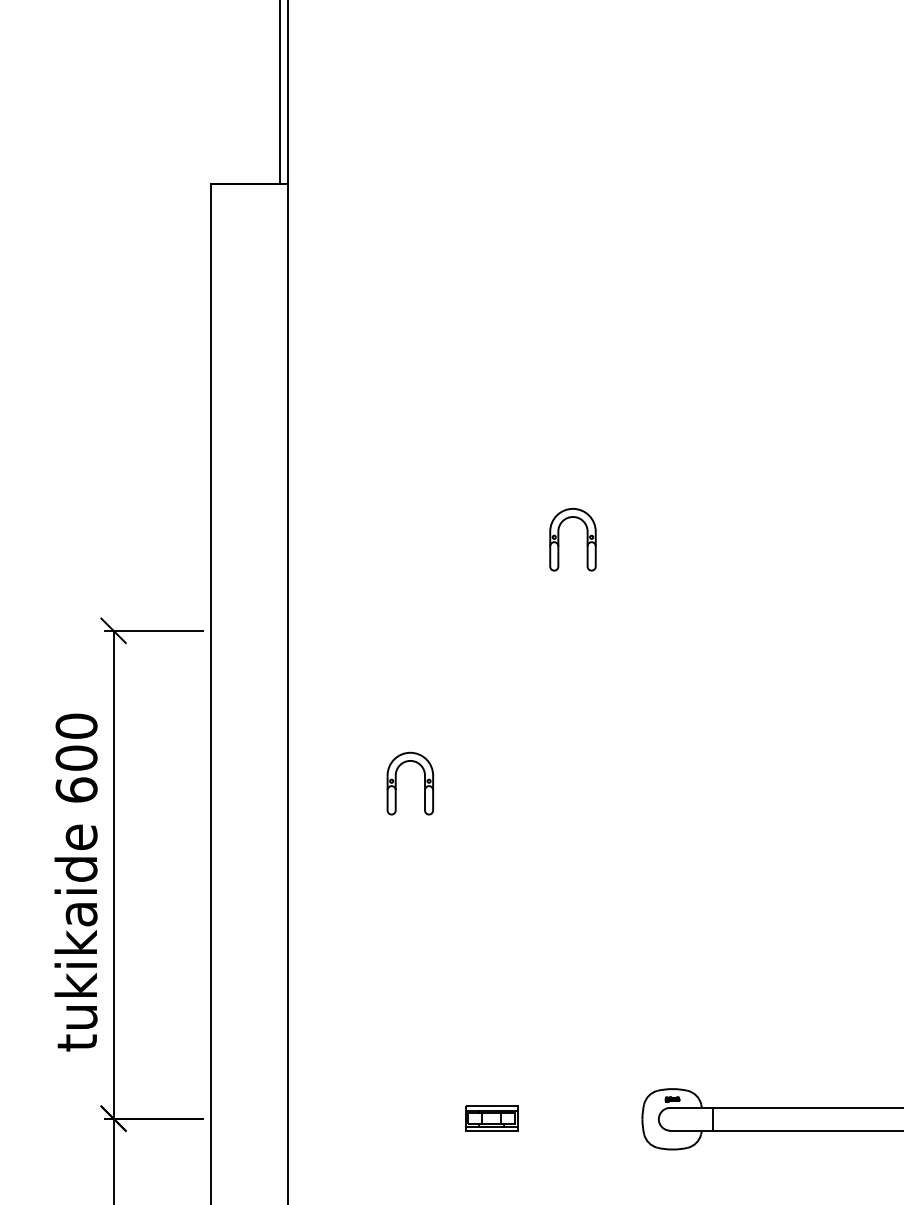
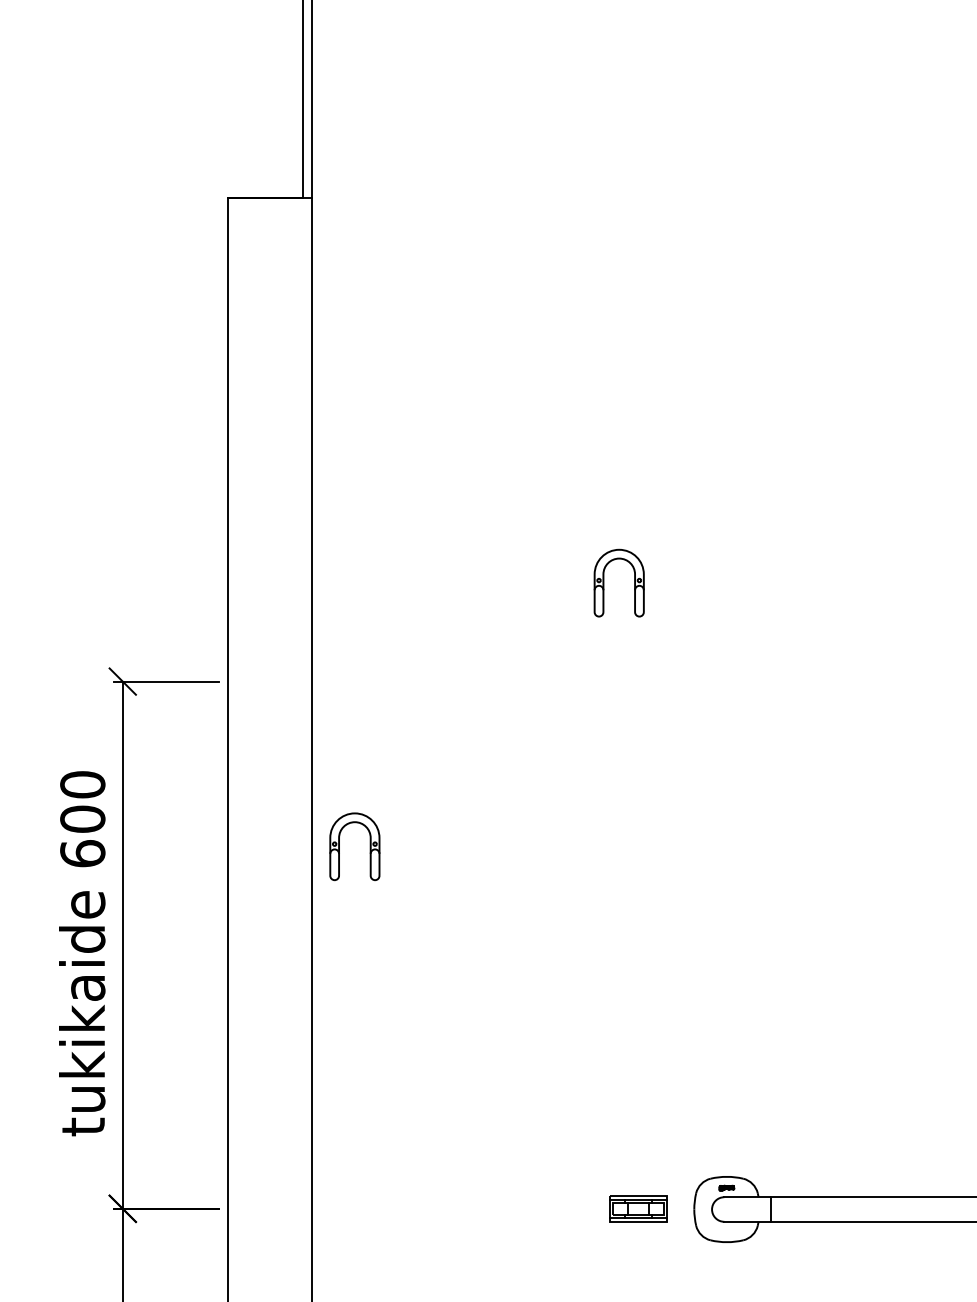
part: (396, 783) -> (339, 846), moved
part: (491, 1118) -> (638, 1208), moved

